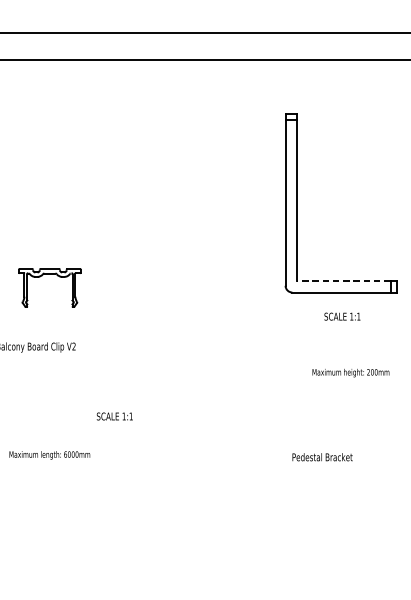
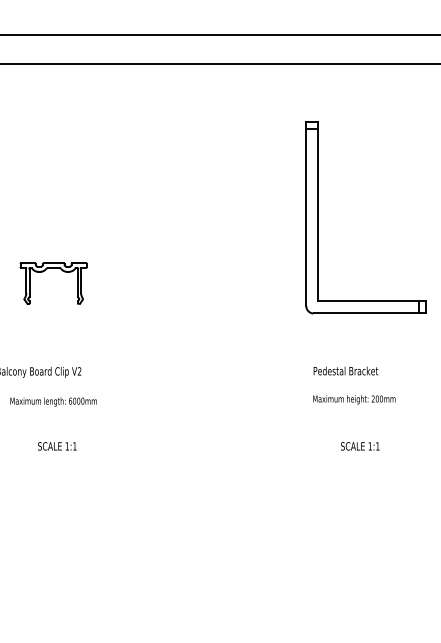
part: (43, 275) -> (46, 270), moved
line: (343, 281) -> (368, 301), dashed -> solid
text: (342, 316) -> (360, 446), moved
text: (351, 372) -> (354, 399), moved
text: (114, 416) -> (57, 446), moved
text: (49, 454) -> (53, 401), moved
text: (322, 456) -> (345, 370), moved

